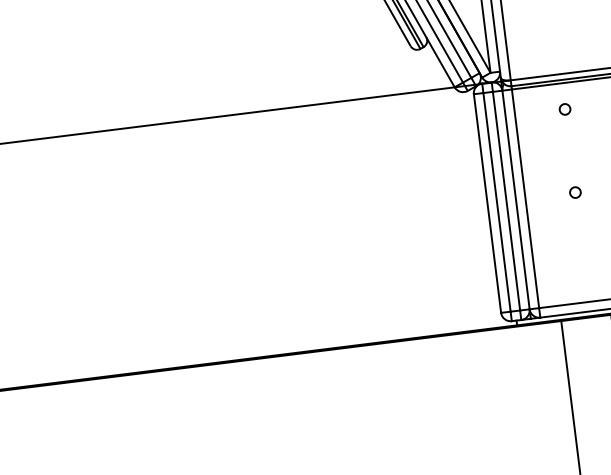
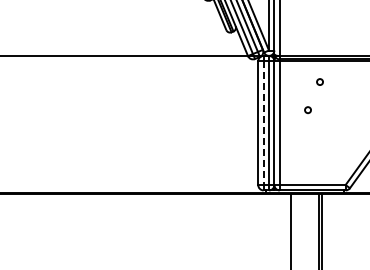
circle: (564, 108) -> (319, 81), moved
circle: (574, 193) -> (307, 110), moved
line: (496, 202) -> (263, 123), solid -> dashed

